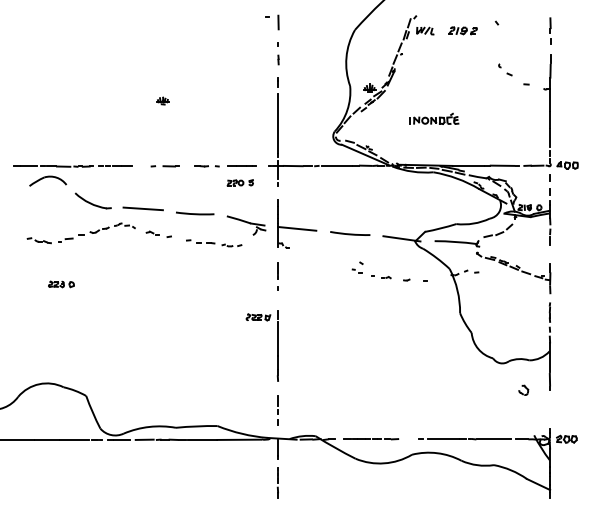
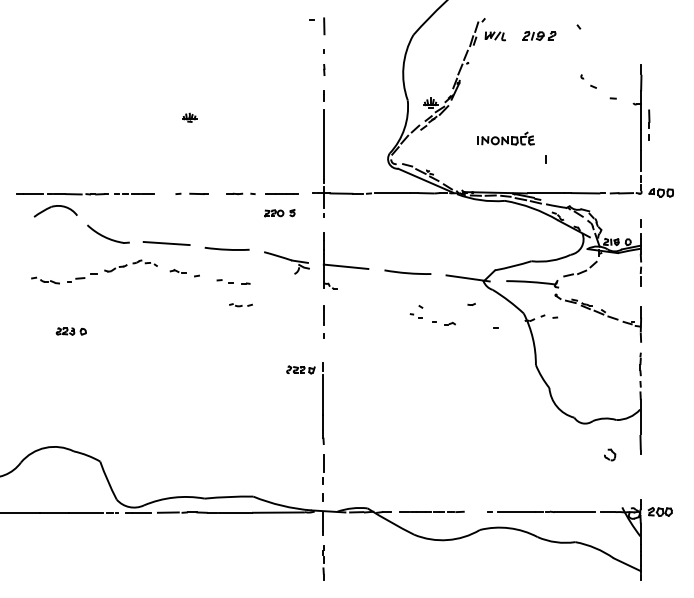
line: (550, 30) -> (649, 124), moved
line: (549, 177) -> (545, 159), moved
part: (231, 245) -> (240, 305), moved
part: (406, 280) -> (471, 304), moved
part: (277, 410) -> (323, 478), size x1.4

